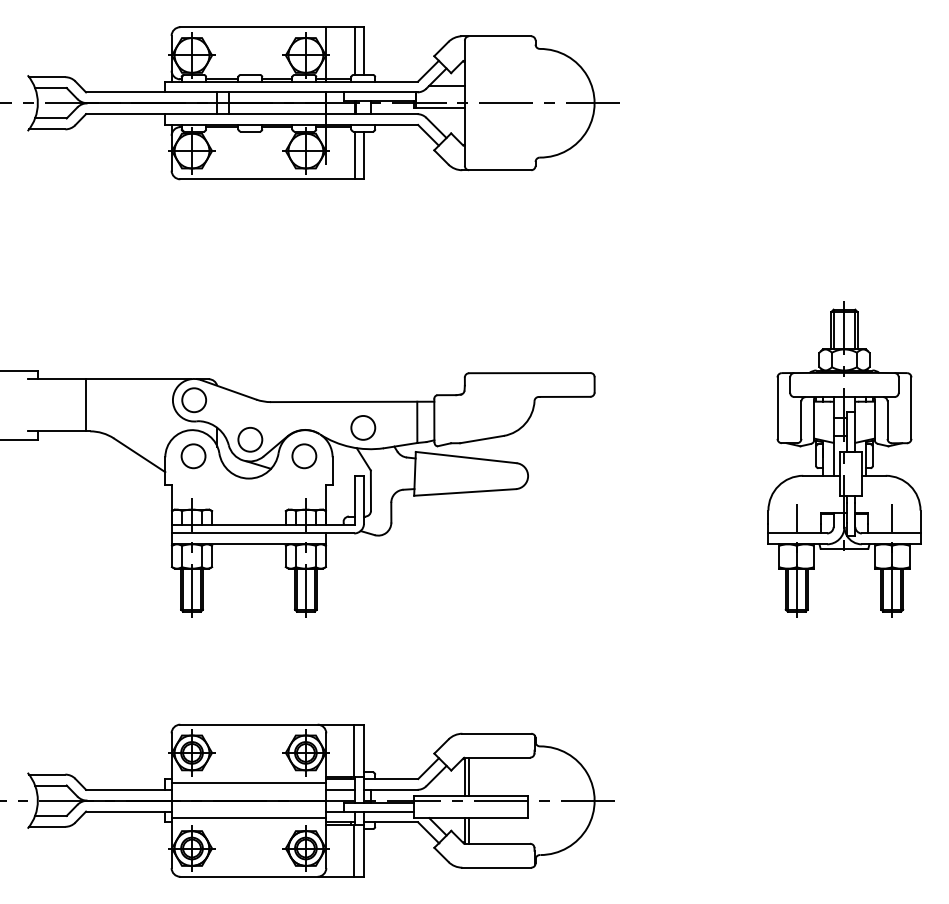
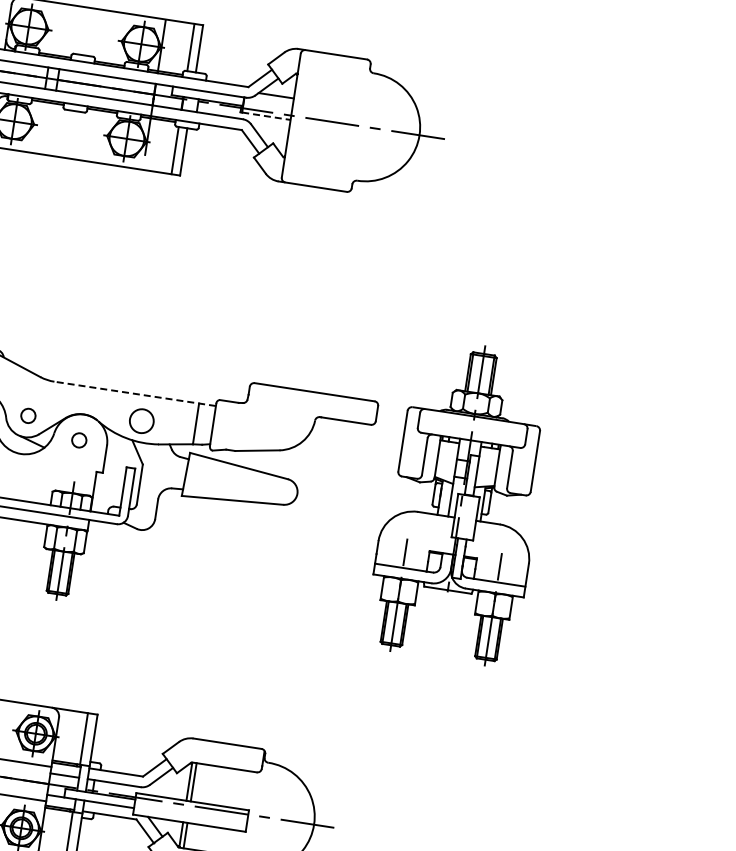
line: (440, 107) -> (266, 116), solid -> dashed
line: (352, 401) -> (135, 393), solid -> dashed
circle: (250, 439) -> (28, 415), size x0.6
circle: (304, 456) -> (79, 440), size x0.6
part: (844, 459) -> (461, 502), moved

